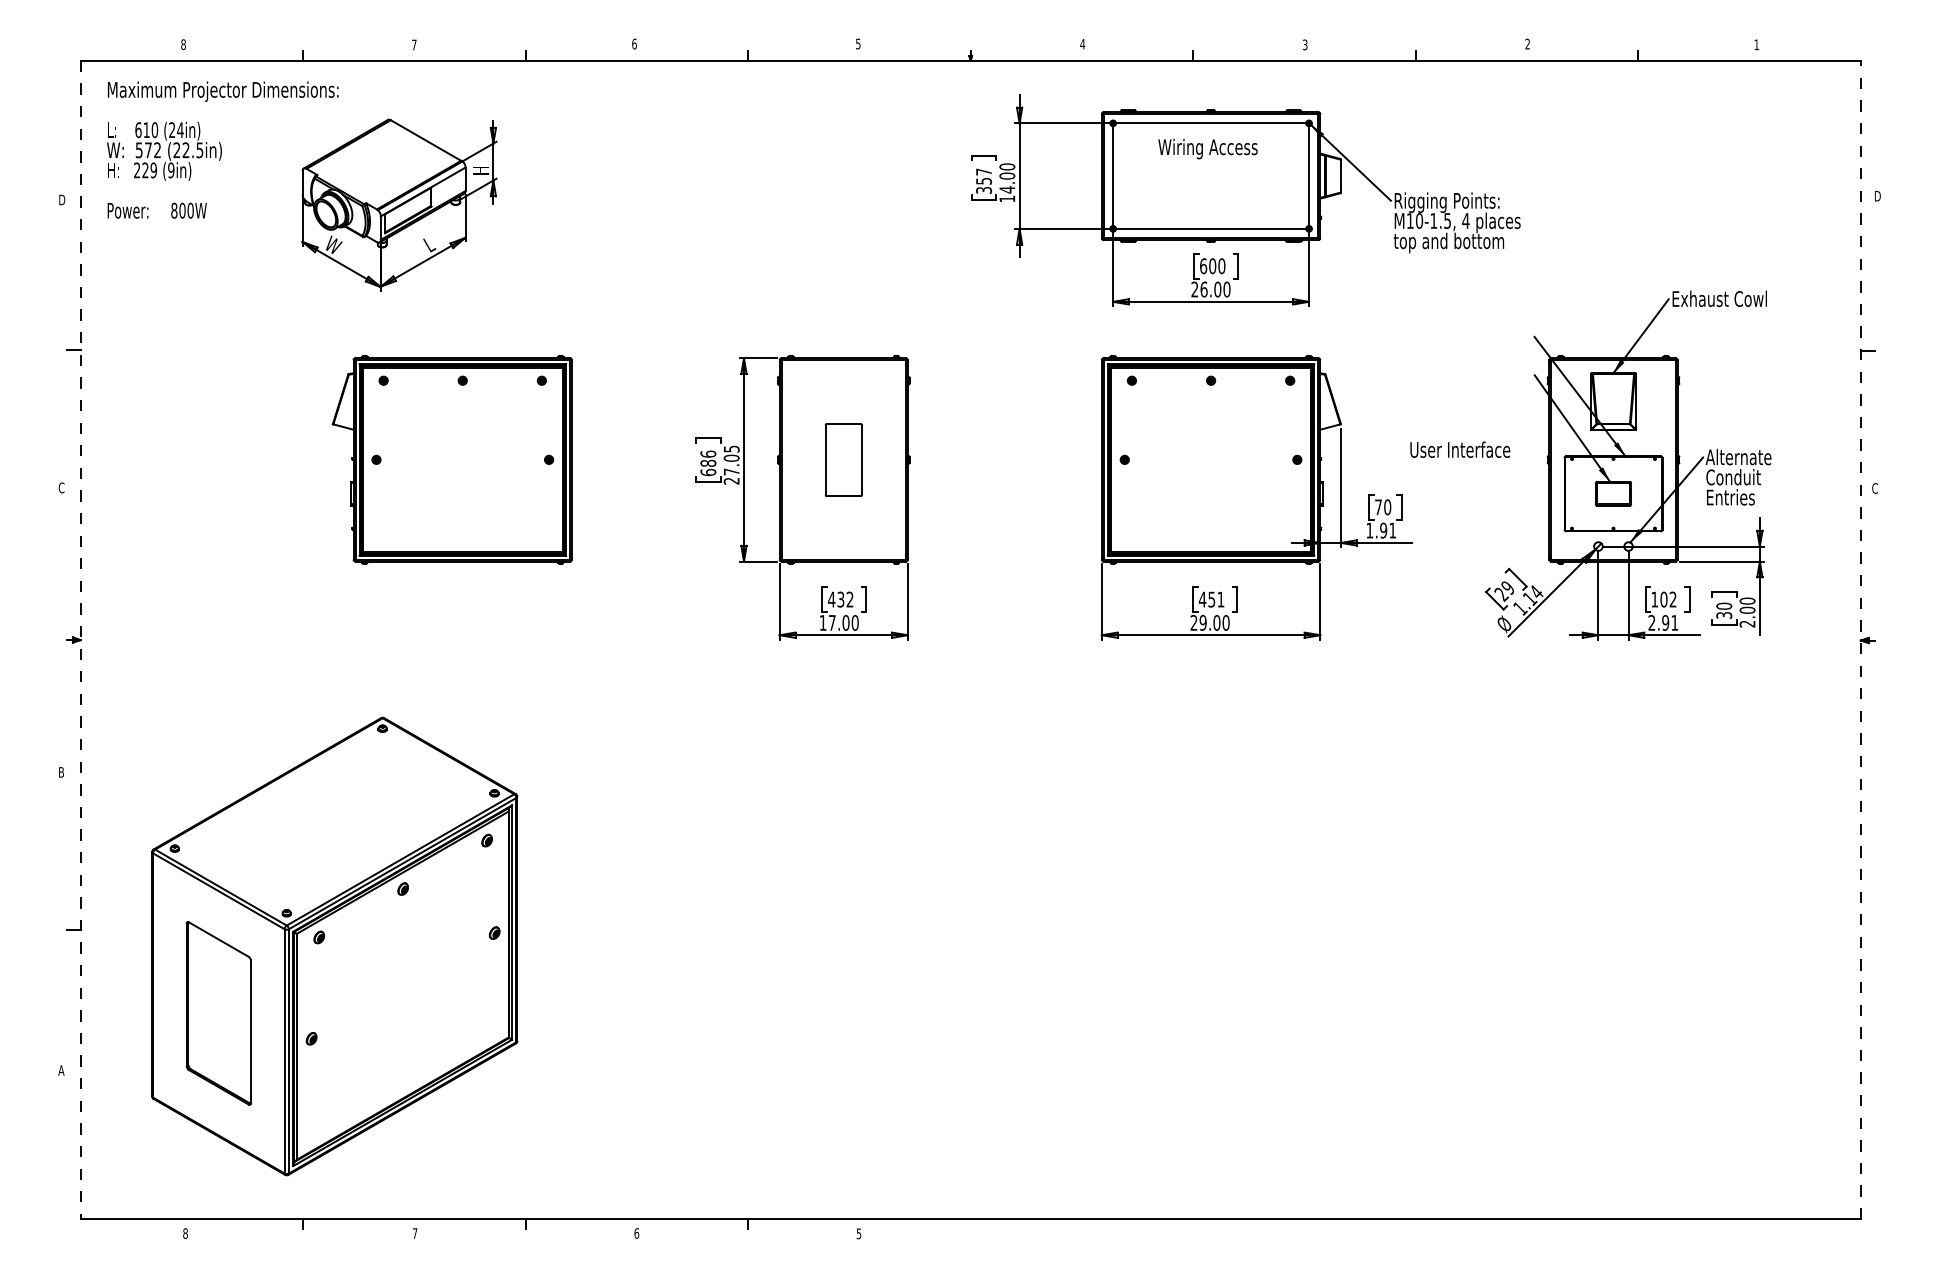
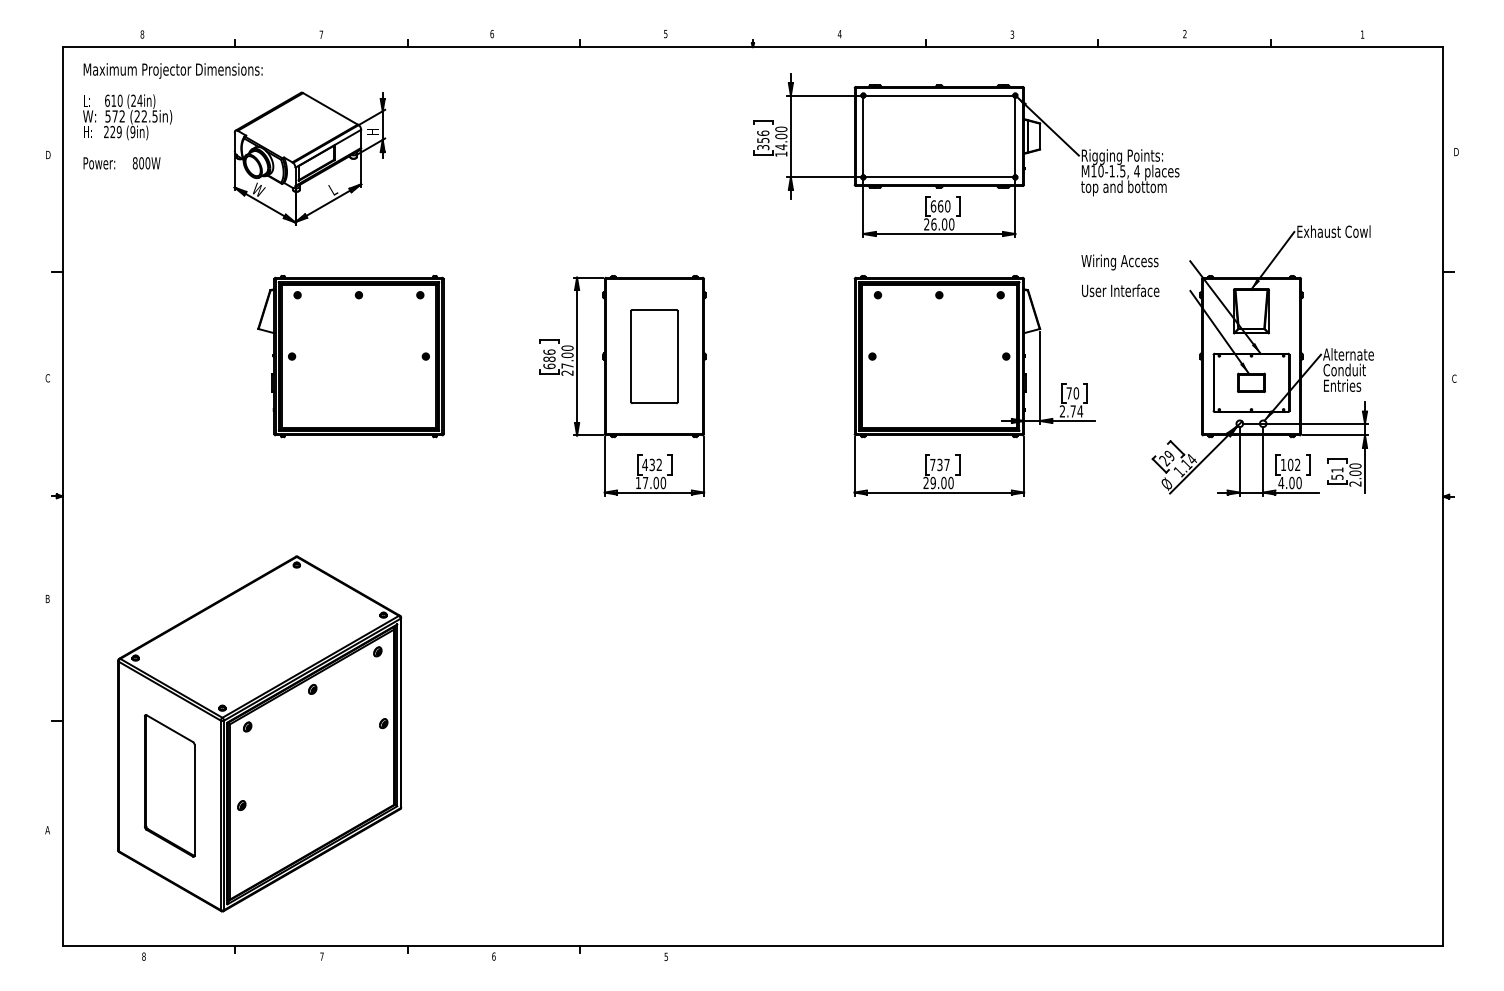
text: (1207, 149) -> (1119, 262), moved
text: (984, 170) -> (763, 132), 357 -> 356
text: (1212, 266) -> (940, 206), 600 -> 660
text: (731, 448) -> (567, 347), 27.05 -> 27.00
text: (1460, 449) -> (1120, 290), moved
part: (843, 459) -> (654, 356), size x1.67
text: (1381, 530) -> (1071, 411), 1.91 -> 2.74
text: (1211, 599) -> (939, 464), 451 -> 737
text: (1724, 610) -> (1337, 473), 30 -> 51
text: (1662, 622) -> (1289, 482), 2.91 -> 4.00
line: (1861, 639) -> (1443, 495), dashed -> solid
line: (80, 640) -> (62, 496), dashed -> solid

